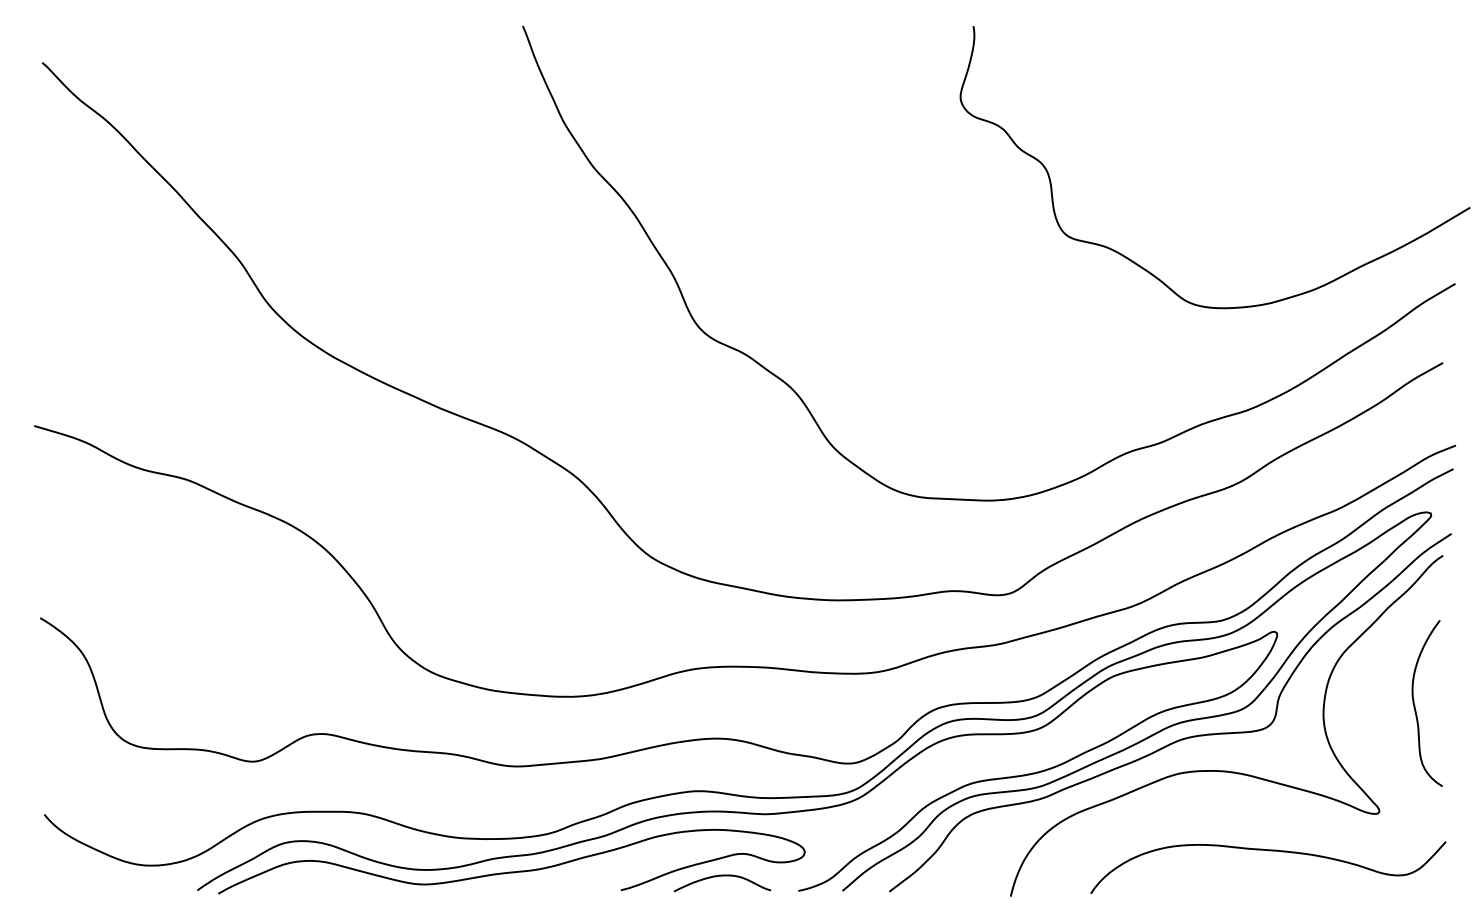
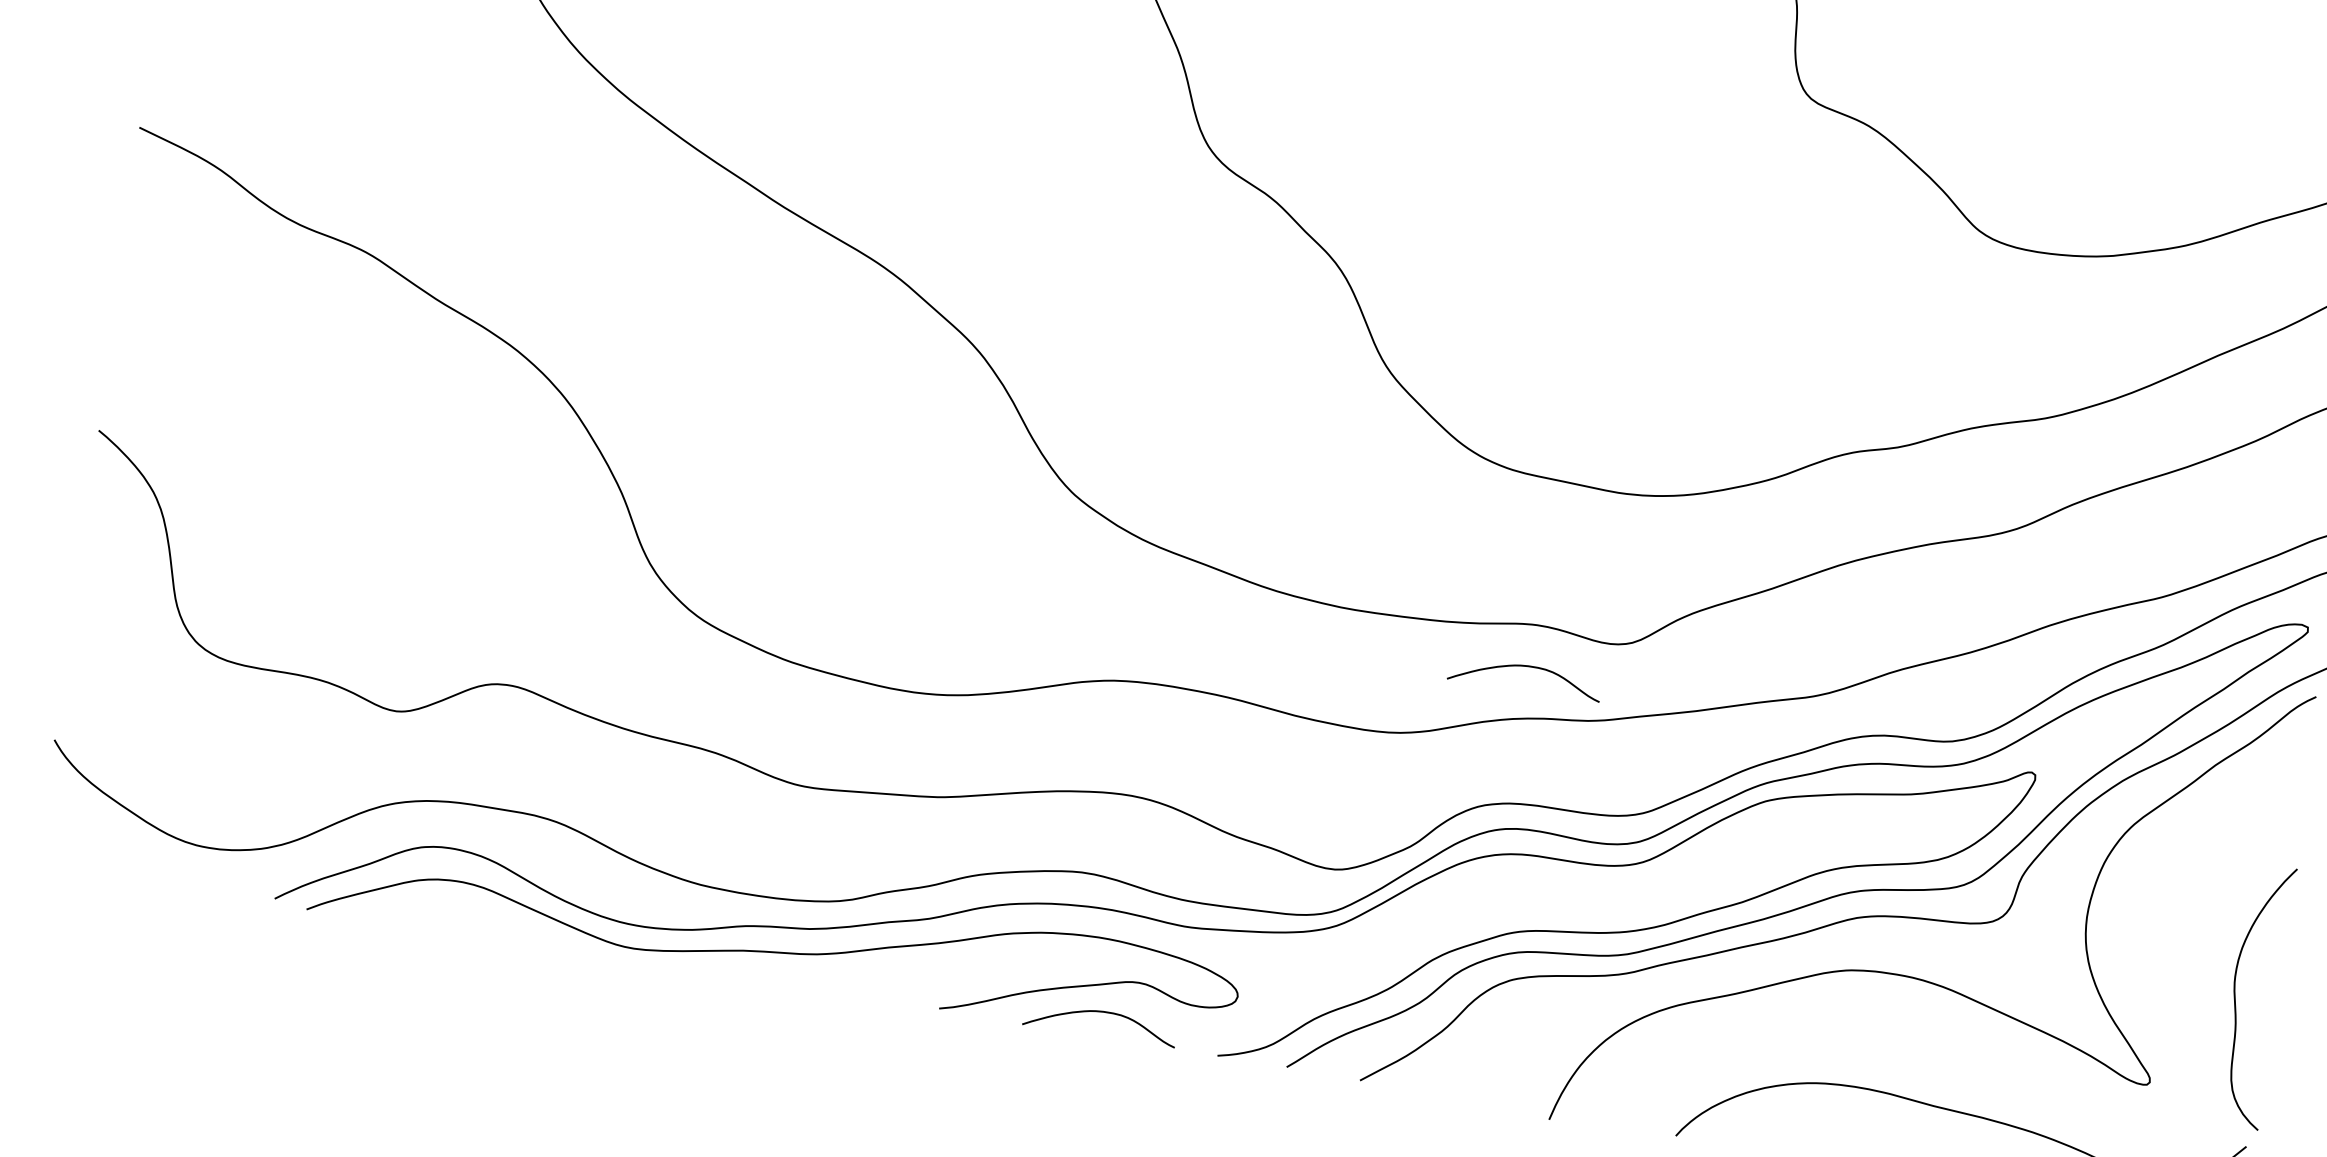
curve: (950, 618) -> (1527, 667), added
curve: (1415, 705) -> (2236, 996), moved

